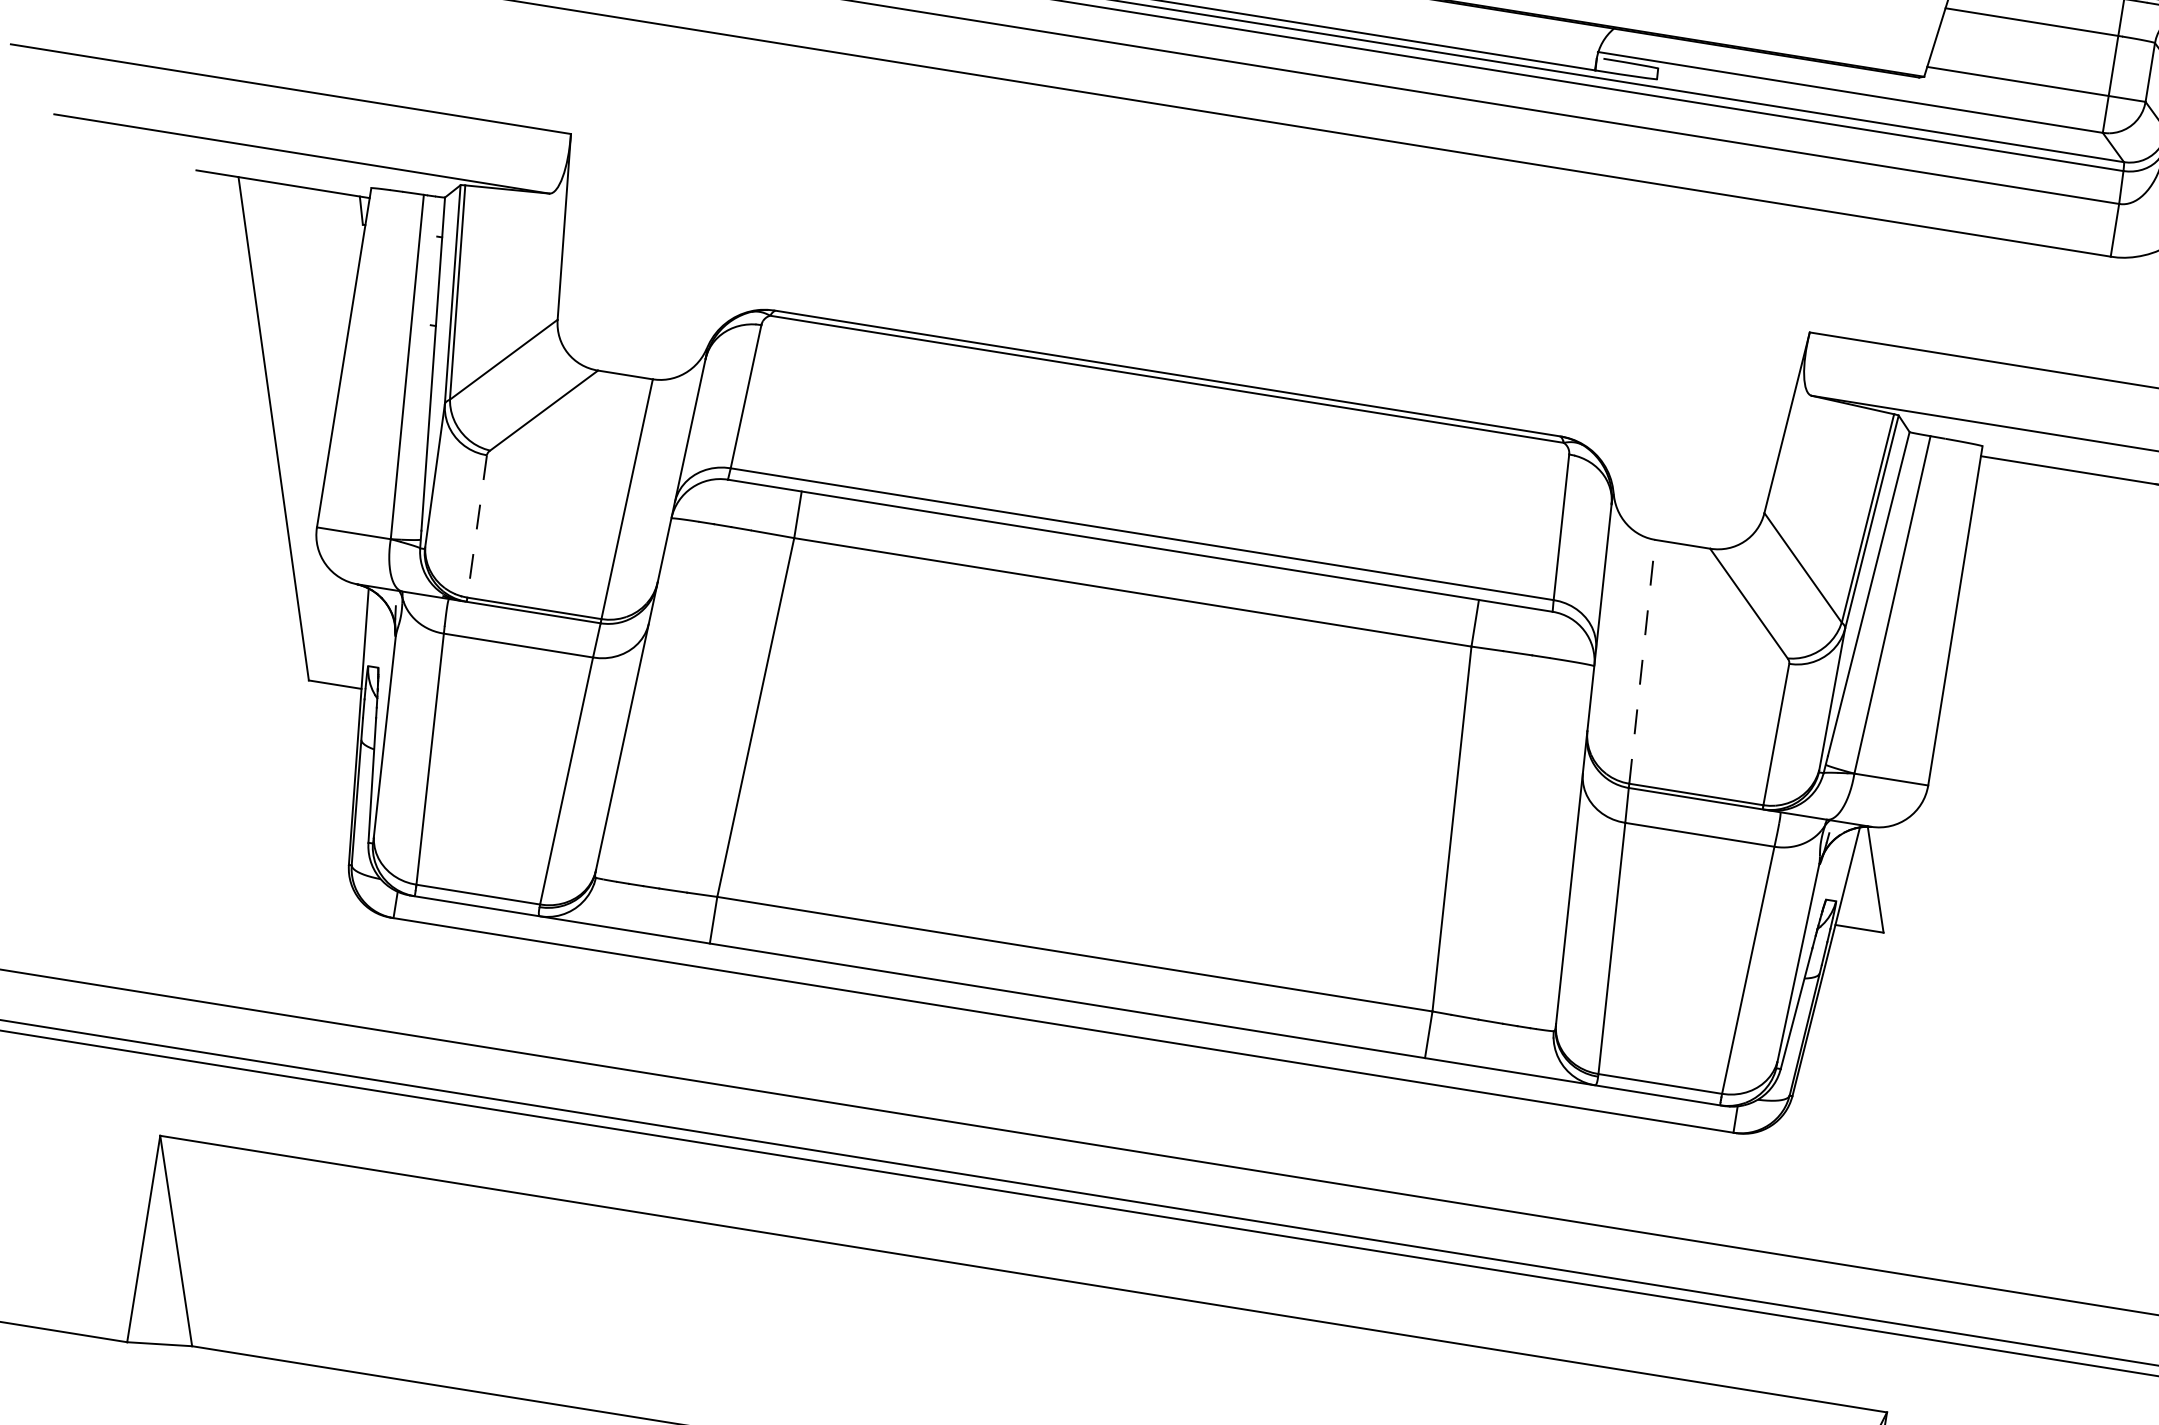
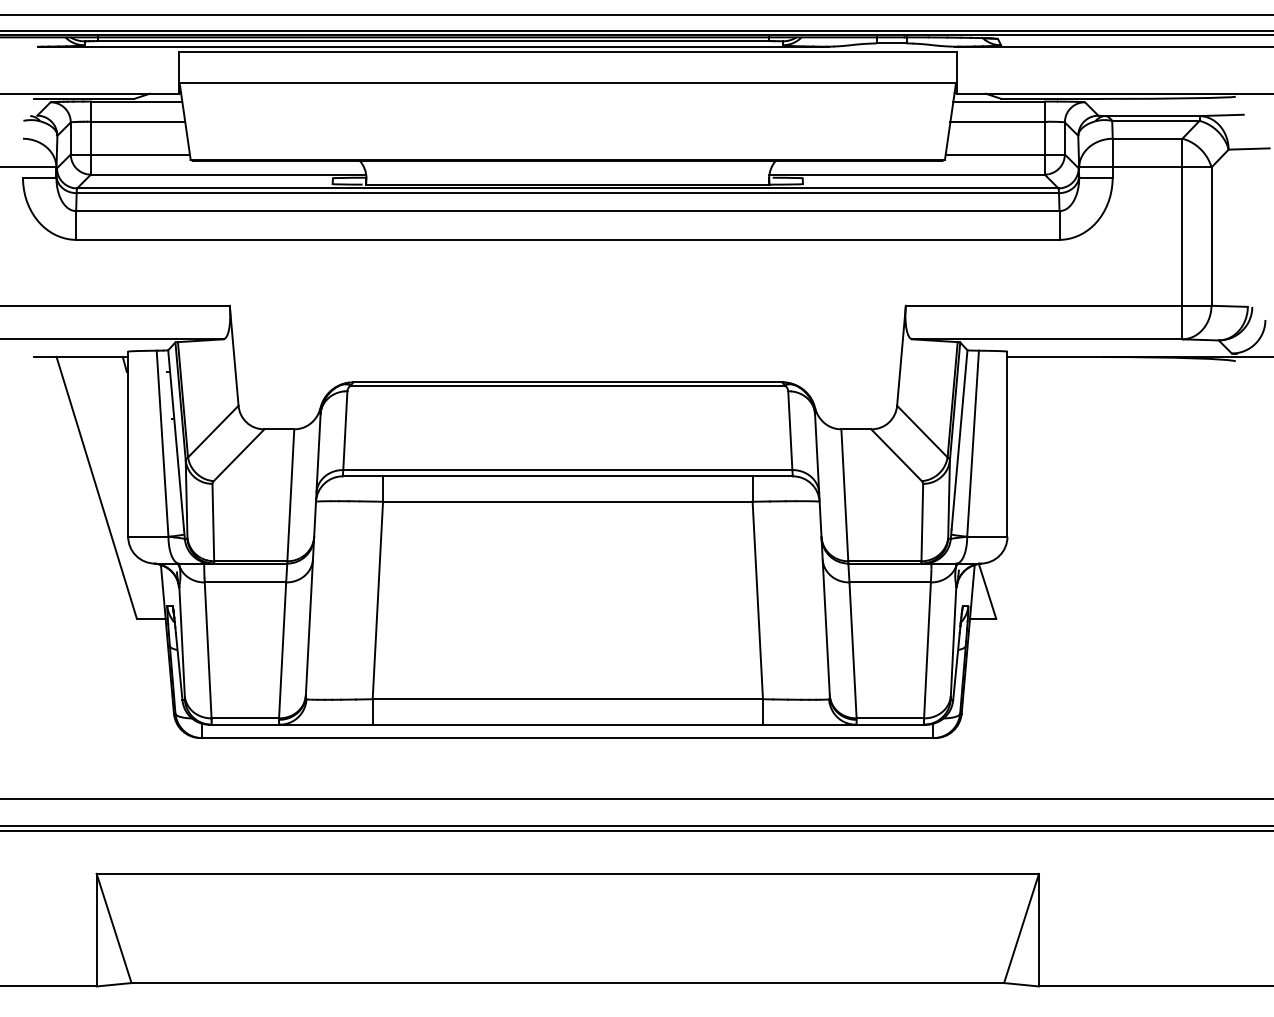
line: (477, 526) -> (213, 522), dashed -> solid
line: (1641, 660) -> (844, 494), dashed -> solid

